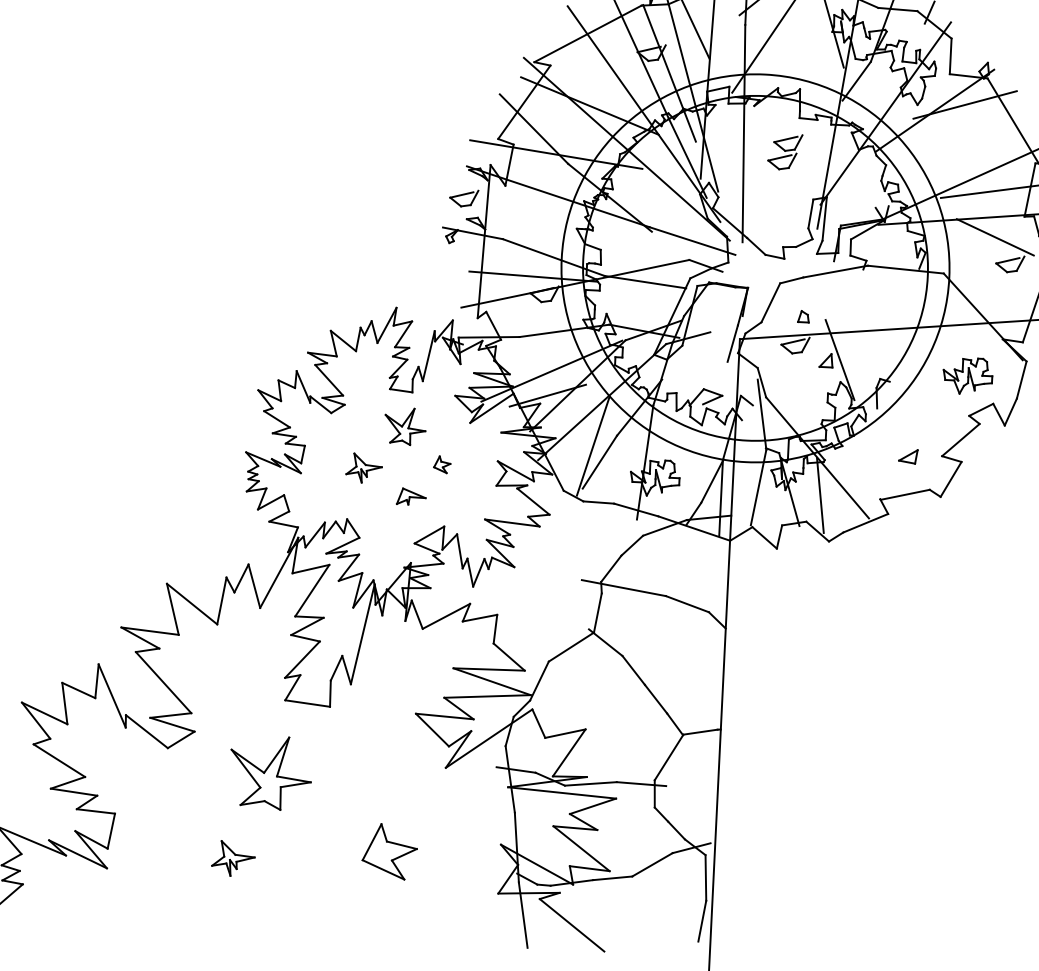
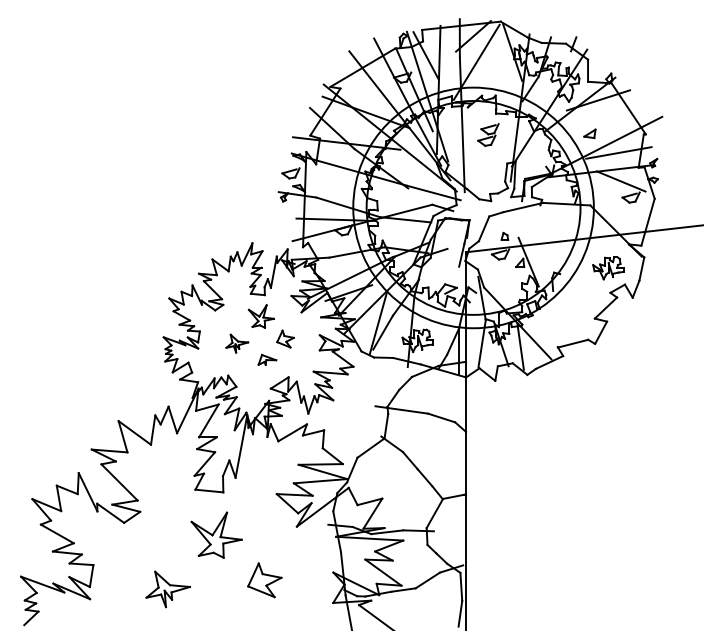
part: (907, 455) -> (589, 133), moved
part: (442, 463) -> (285, 338), size x1.67
part: (270, 771) -> (216, 534), moved
part: (232, 858) -> (167, 589), size x1.67

